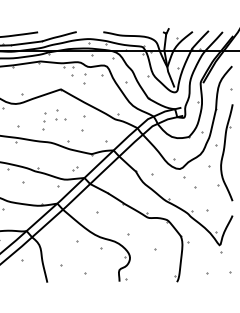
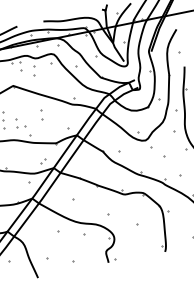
part: (60, 114) -> (20, 122), moved
part: (82, 123) -> (41, 115), size x0.62

